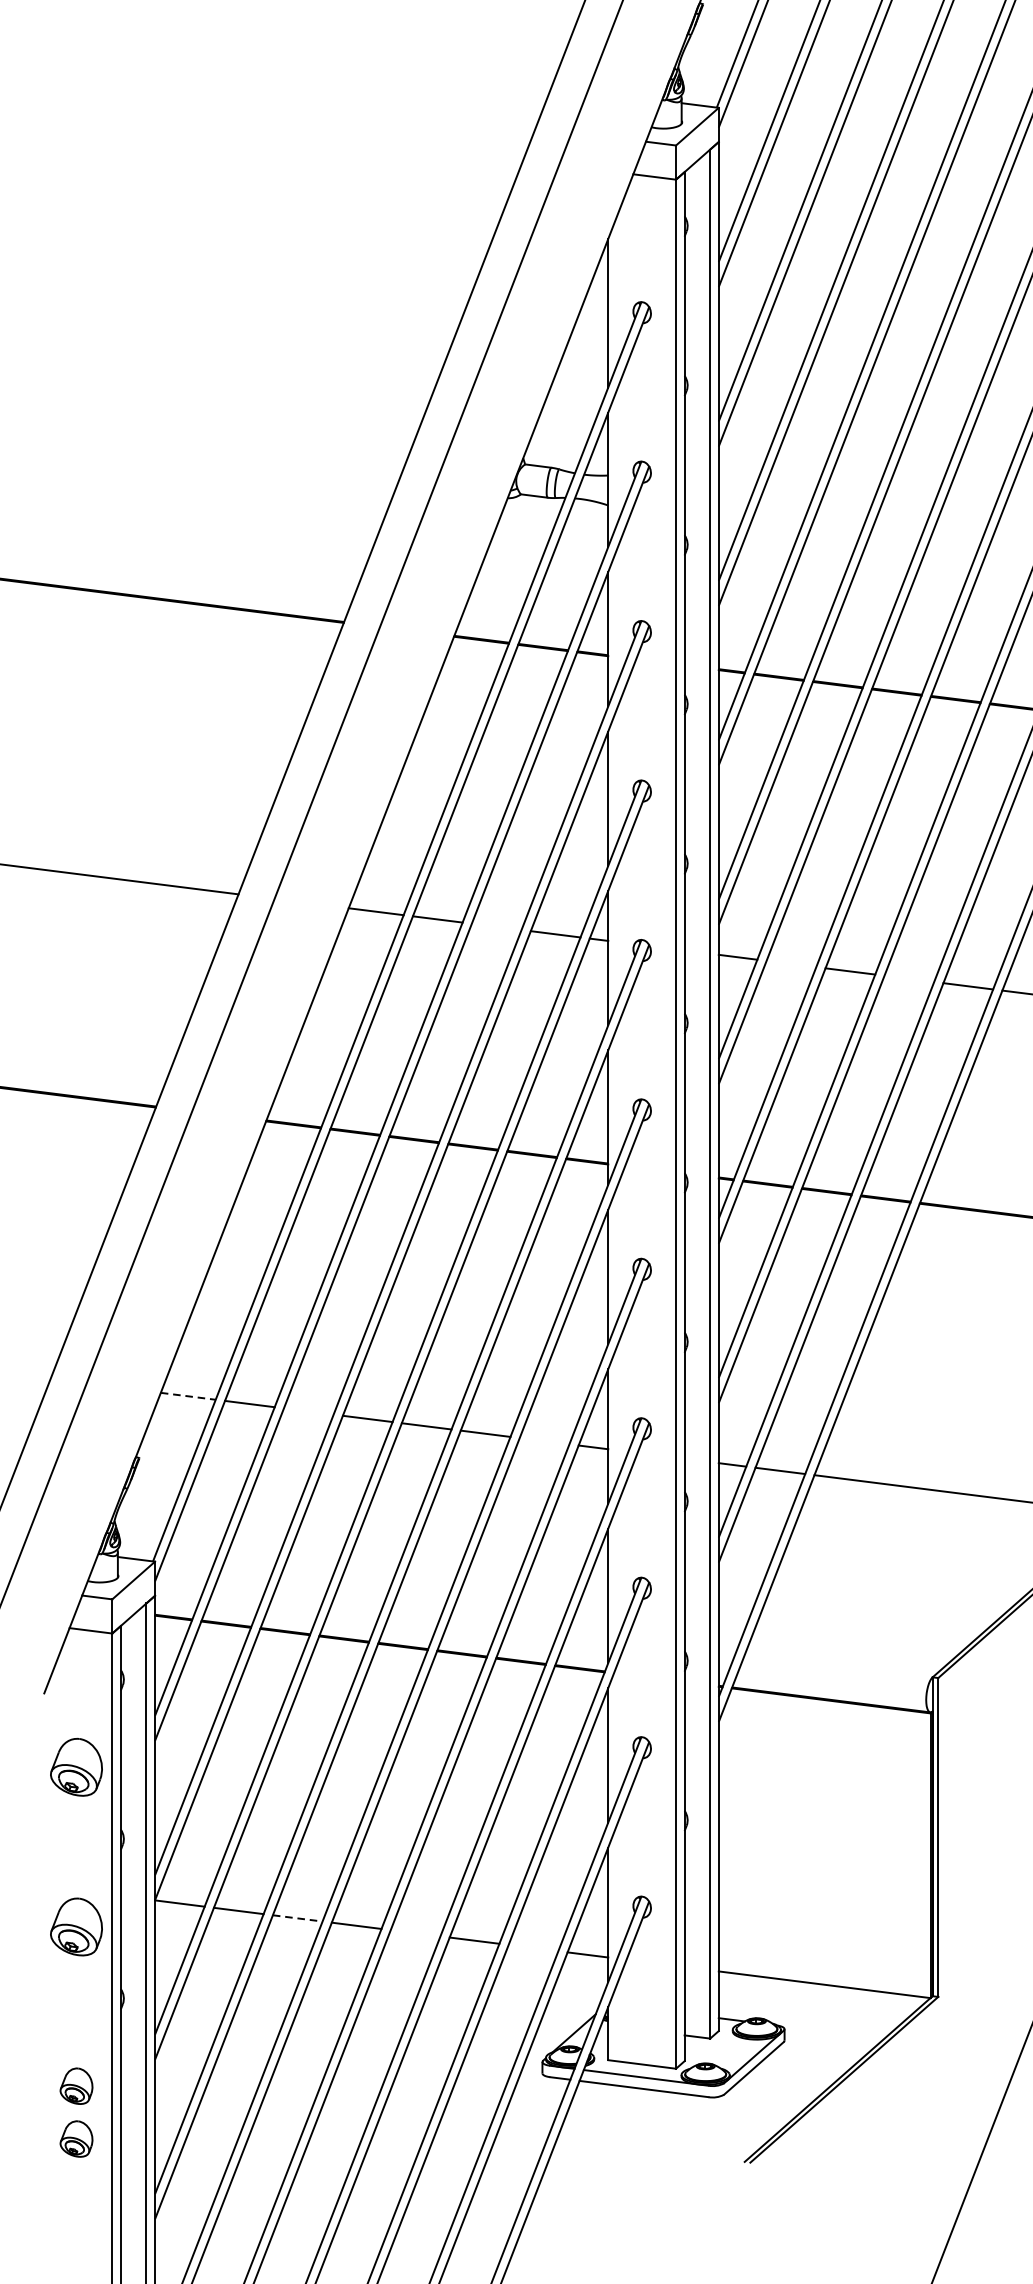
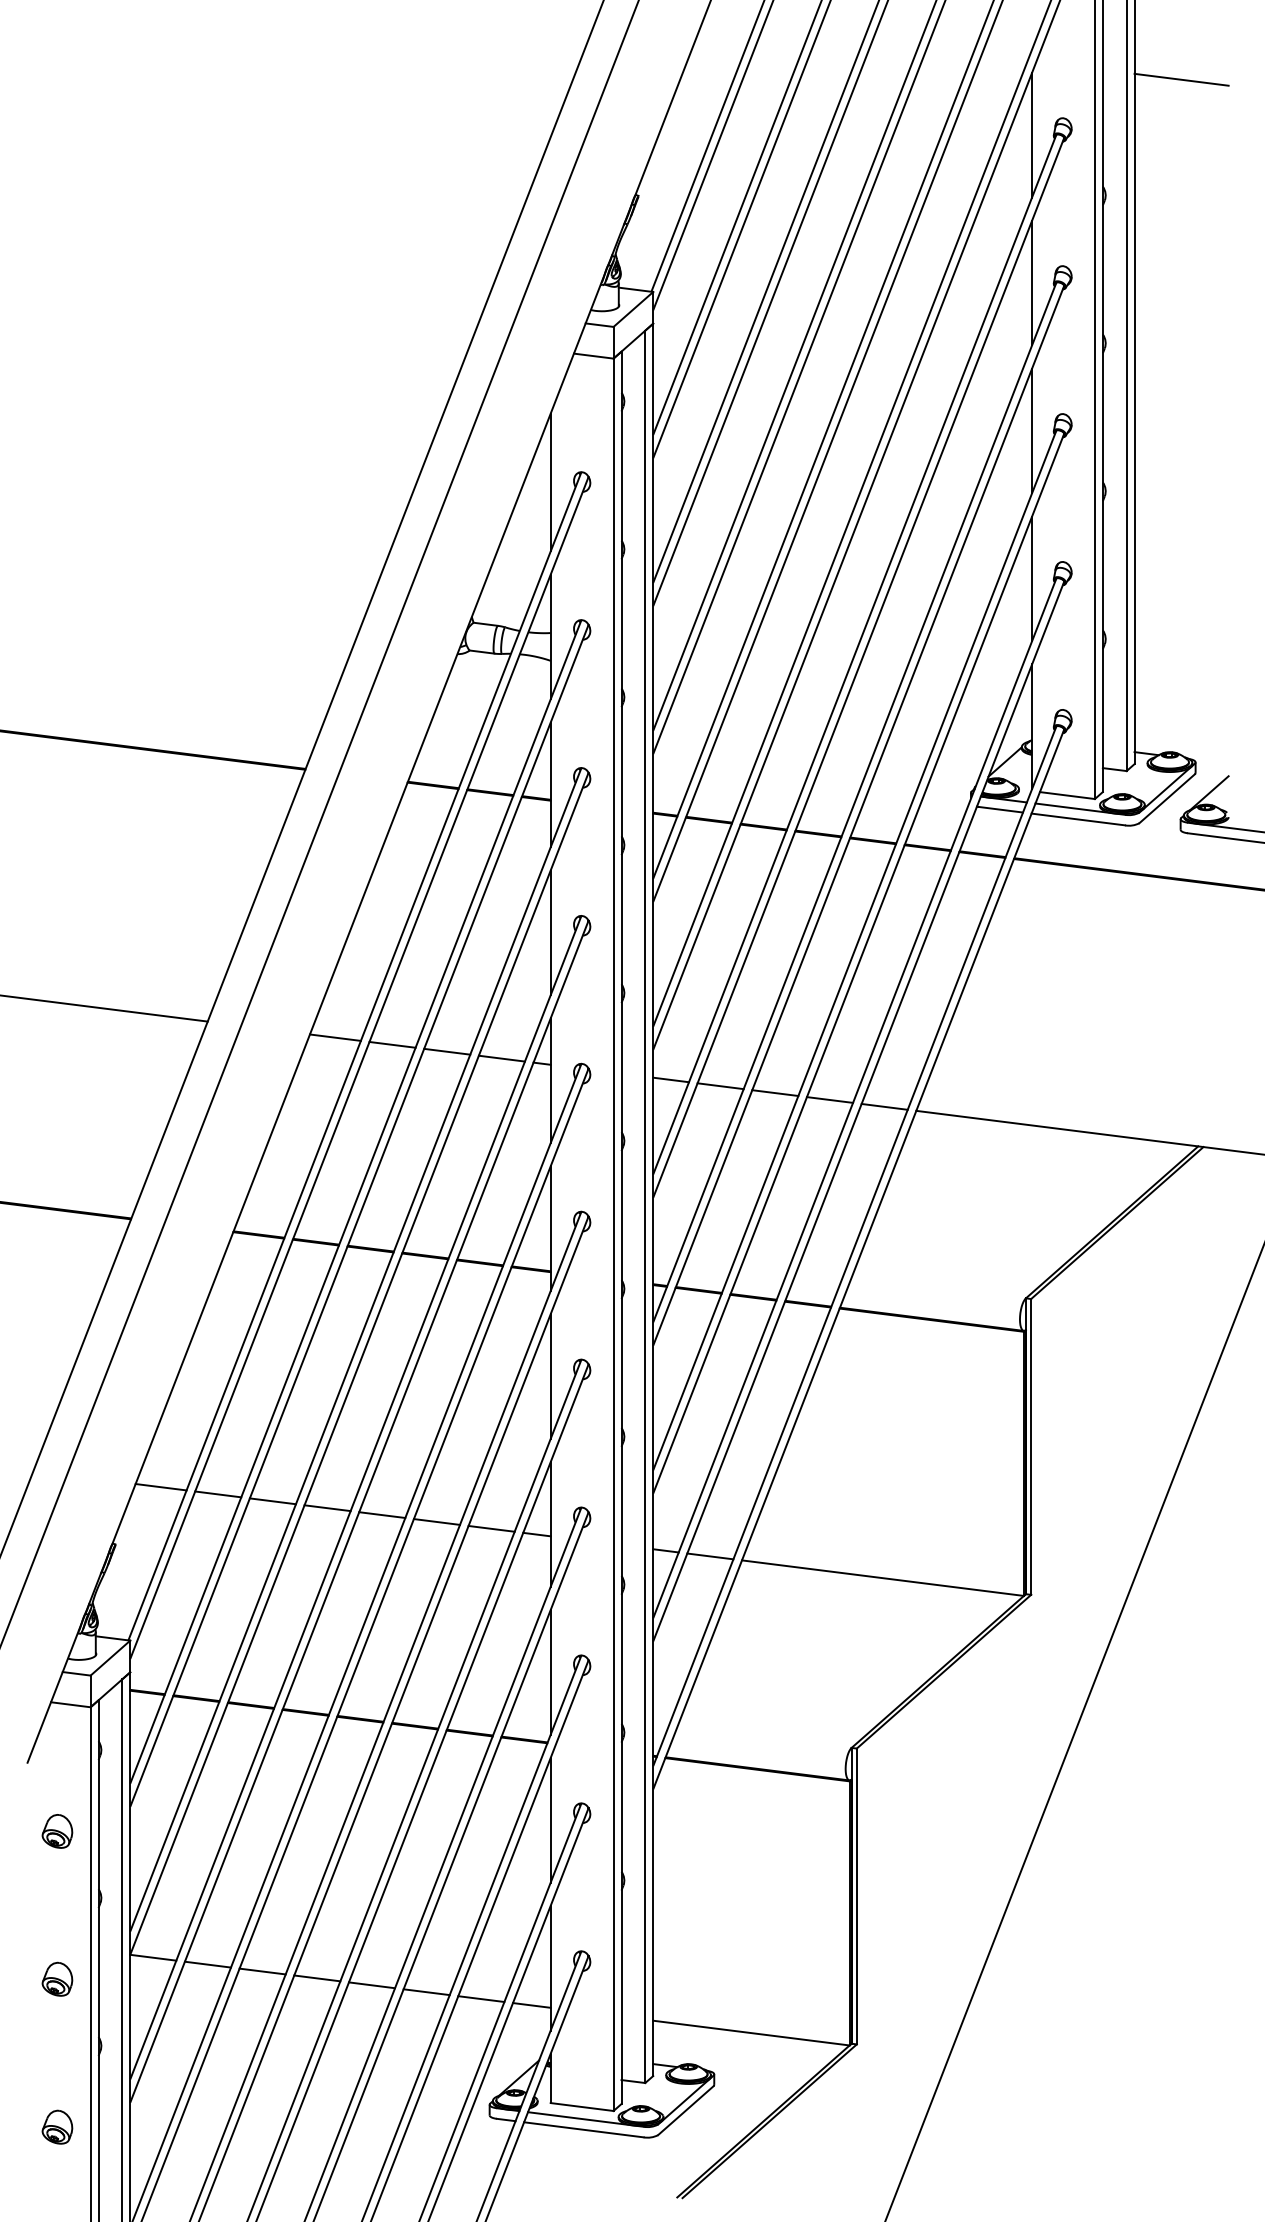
line: (497, 926) -> (447, 1051), added
line: (791, 964) -> (720, 1086), added
line: (908, 978) -> (829, 1099), added
line: (188, 1396) -> (161, 1487), dashed -> solid
line: (308, 1411) -> (272, 1501), added
line: (544, 1440) -> (491, 1528), added
part: (76, 1767) -> (57, 1831), size x0.62
line: (298, 1918) -> (263, 1971), dashed -> solid
part: (76, 1925) -> (57, 1978), size x0.62
line: (415, 1933) -> (371, 1985), added
line: (533, 1947) -> (481, 1998), added
part: (76, 2138) -> (57, 2175), removed

